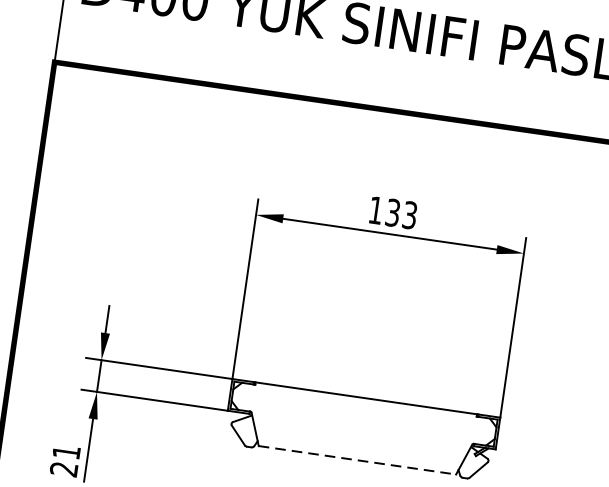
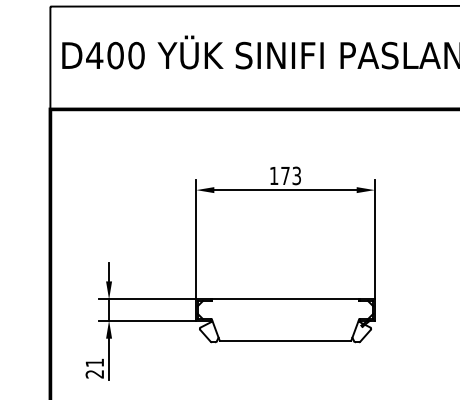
text: (393, 212) -> (285, 175), 133 -> 173
line: (357, 459) -> (285, 340), dashed -> solid

